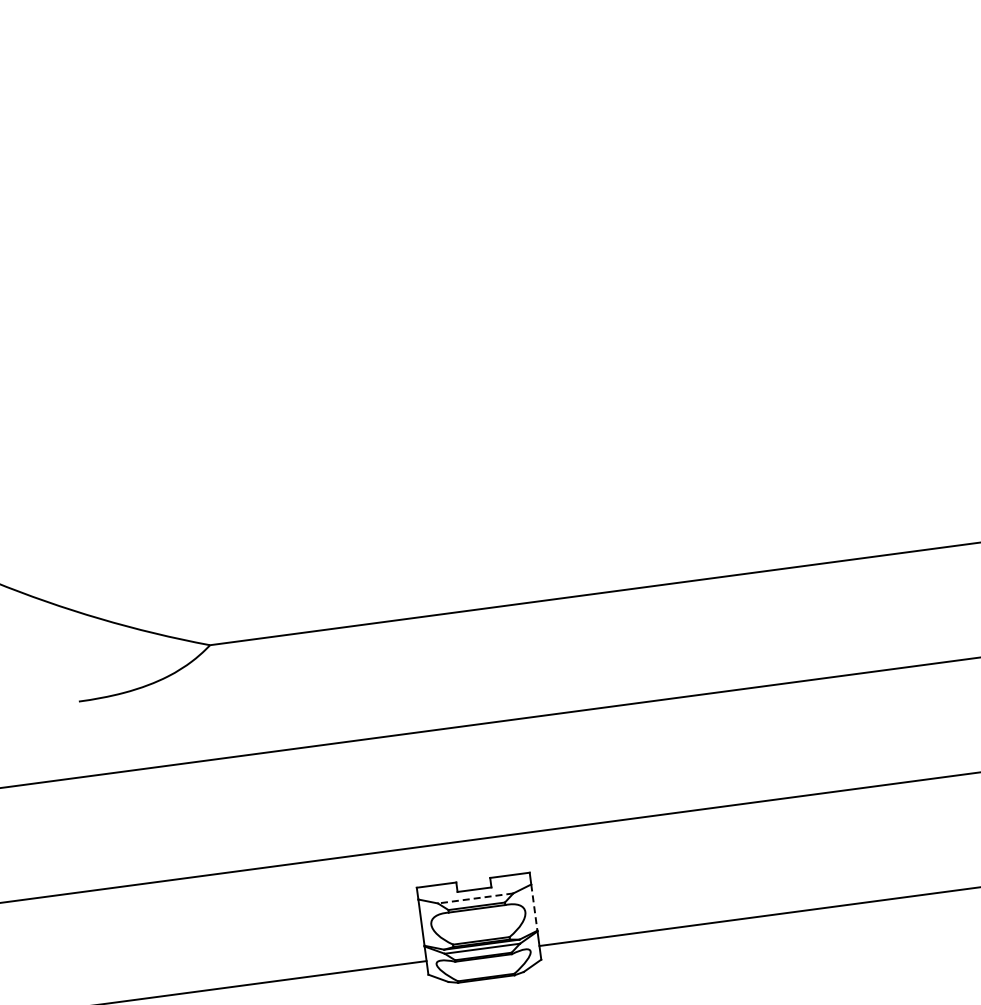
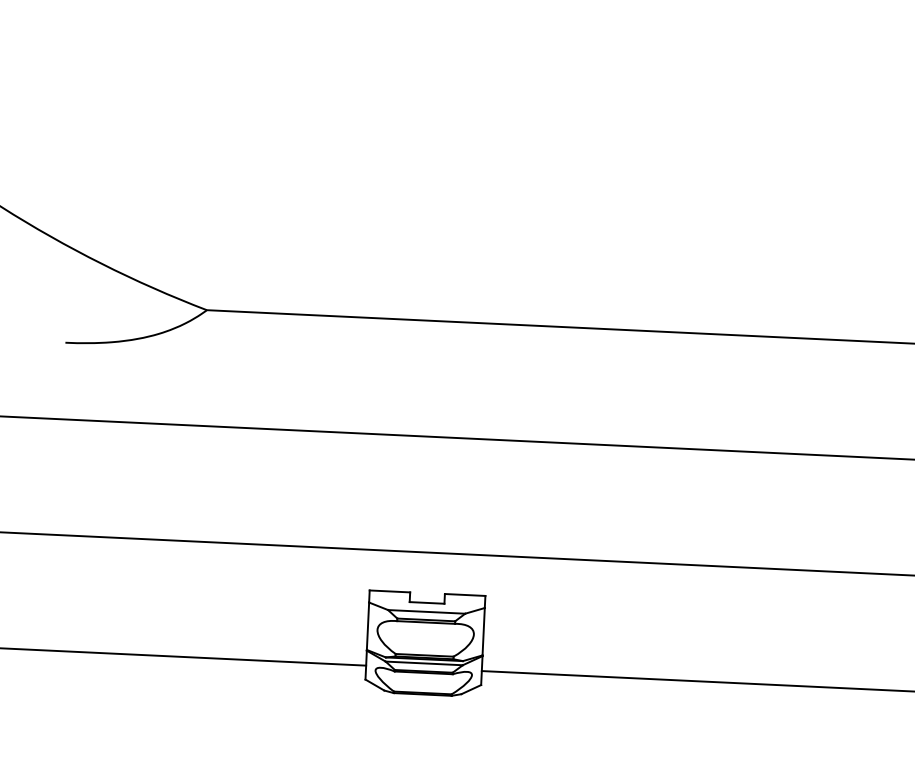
line: (475, 898) -> (426, 611), dashed -> solid
line: (534, 908) -> (483, 632), dashed -> solid

